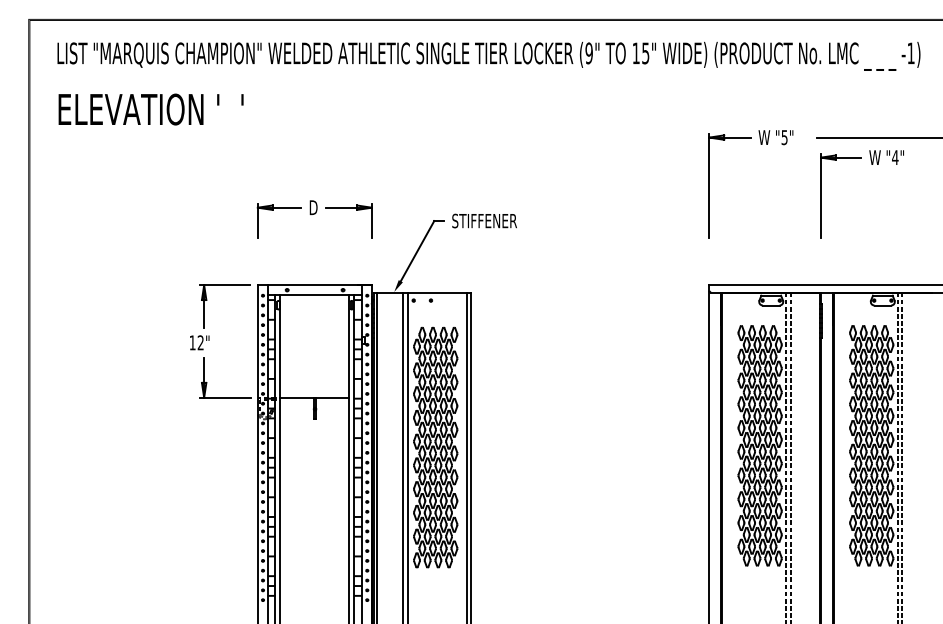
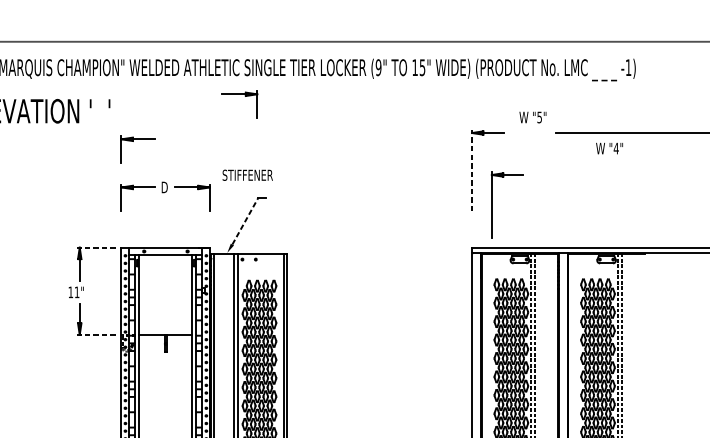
part: (409, 88) -> (239, 94), added
text: (775, 137) -> (532, 117), moved
part: (273, 148) -> (133, 141), added
line: (709, 185) -> (472, 170), solid -> dashed
part: (821, 195) -> (492, 204), moved
text: (484, 220) -> (247, 174), moved
line: (417, 250) -> (245, 220), solid -> dashed
line: (225, 285) -> (96, 247), solid -> dashed
text: (200, 342) -> (76, 292), 12" -> 11"
line: (225, 397) -> (96, 334), solid -> dashed

